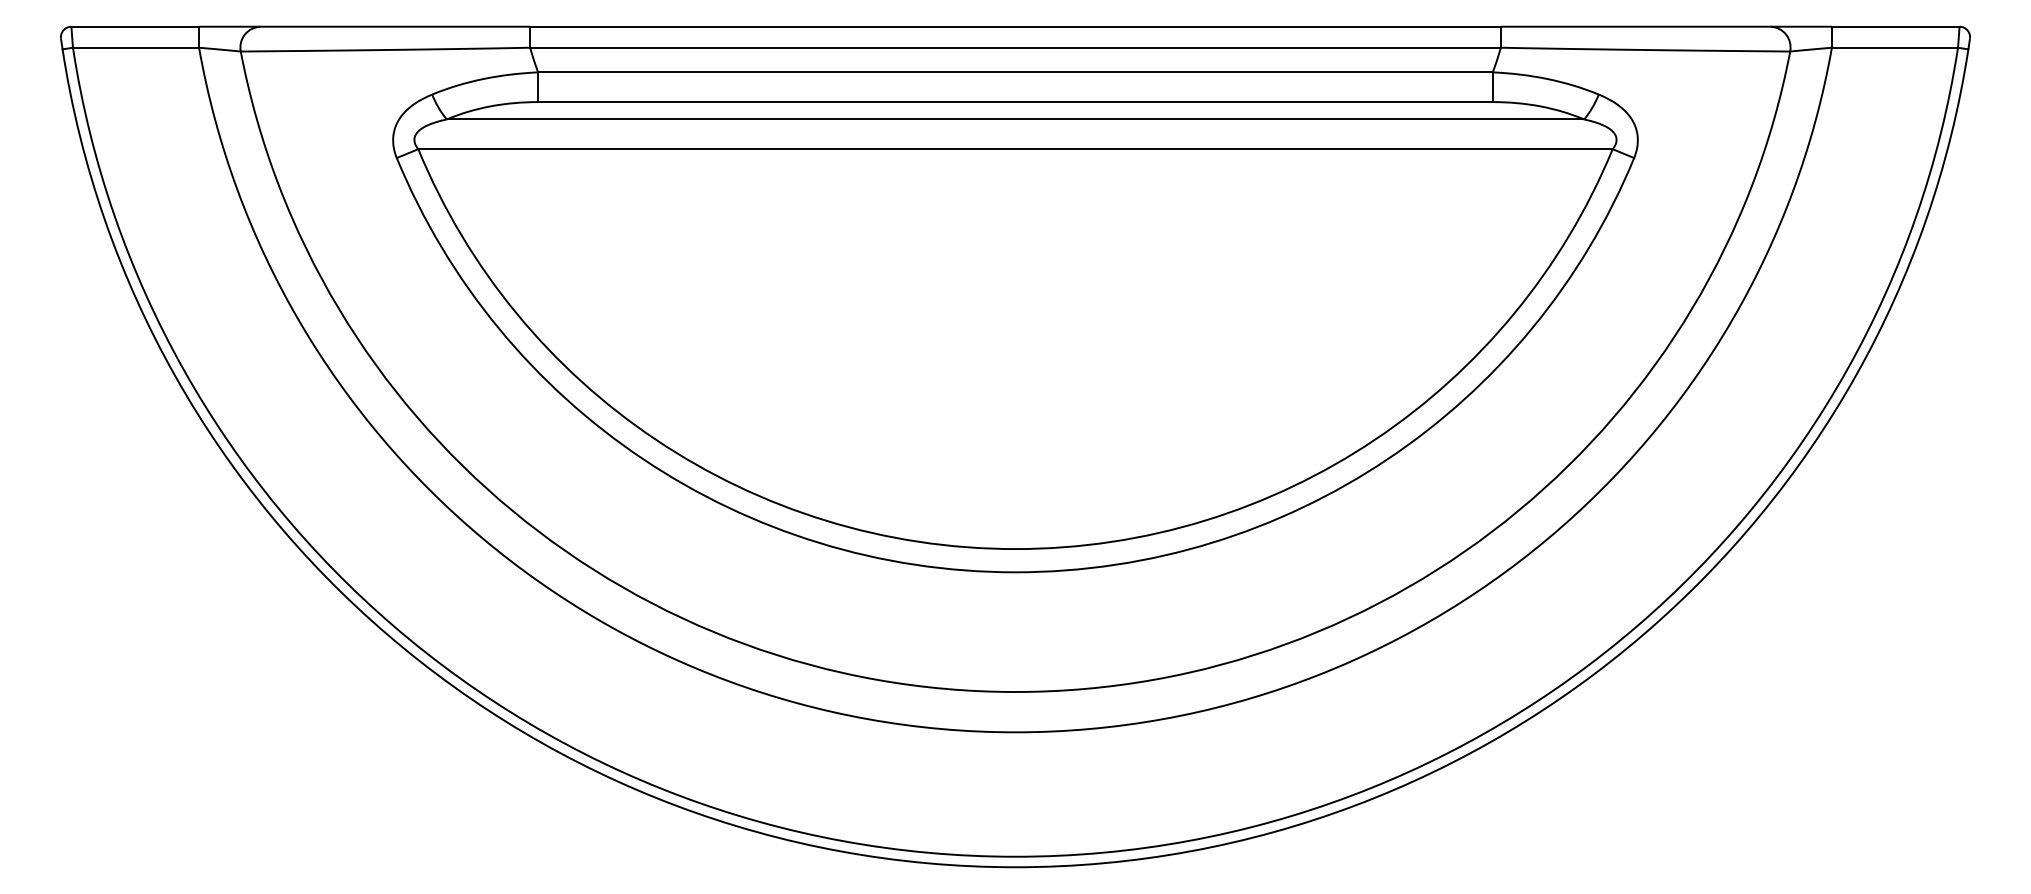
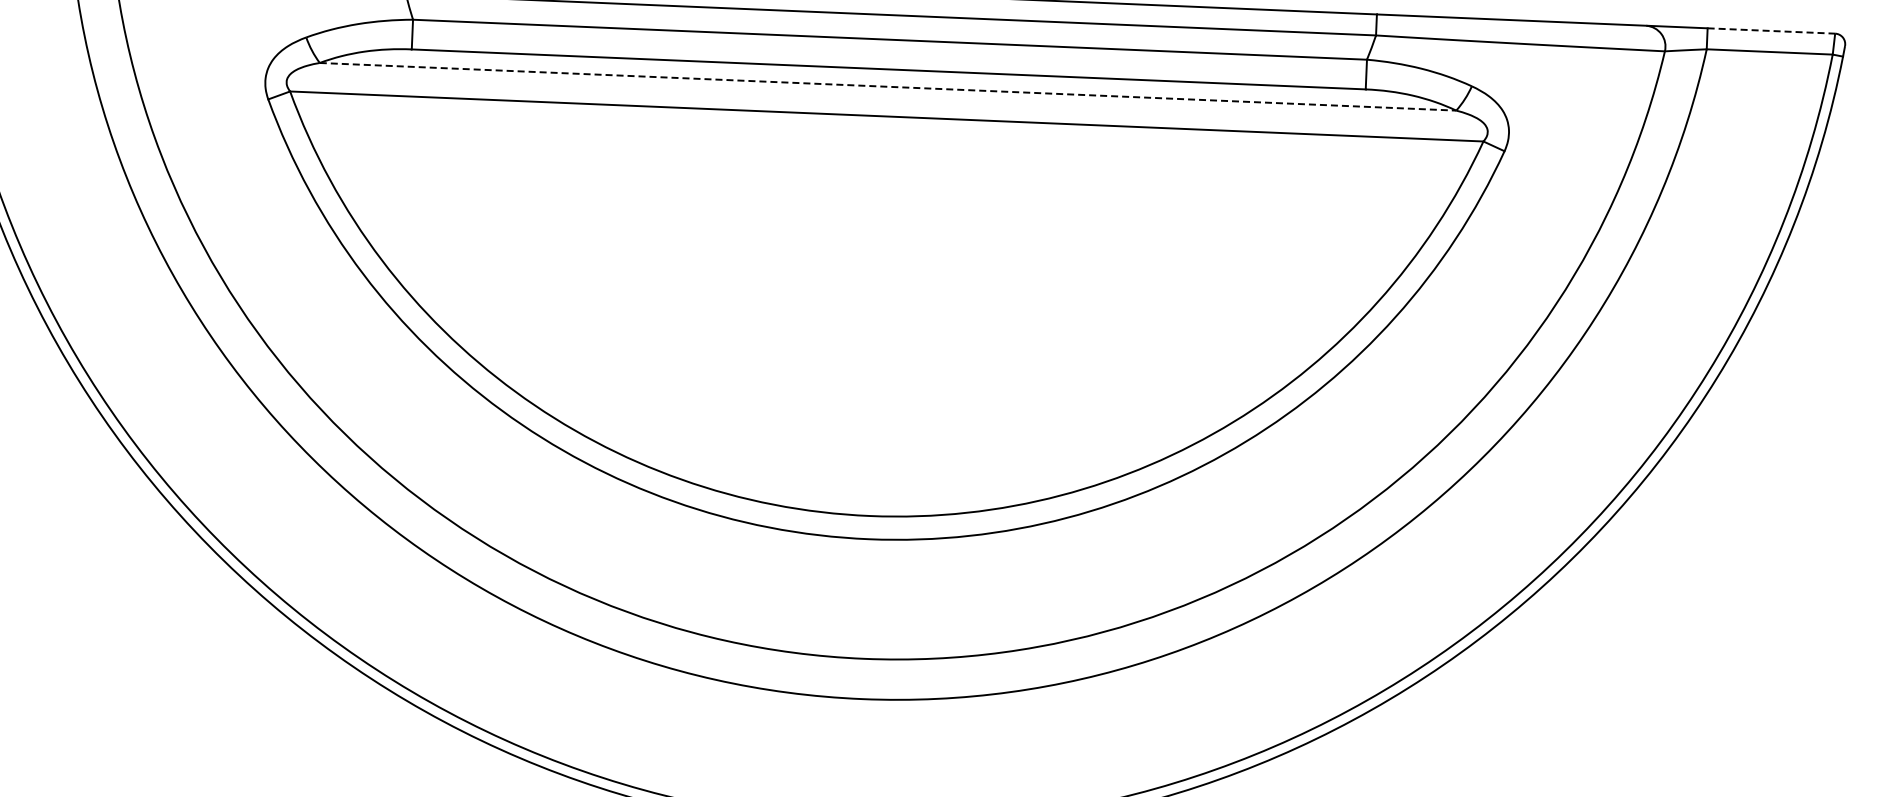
line: (1895, 26) -> (1771, 30), solid -> dashed
line: (1015, 119) -> (888, 86), solid -> dashed

